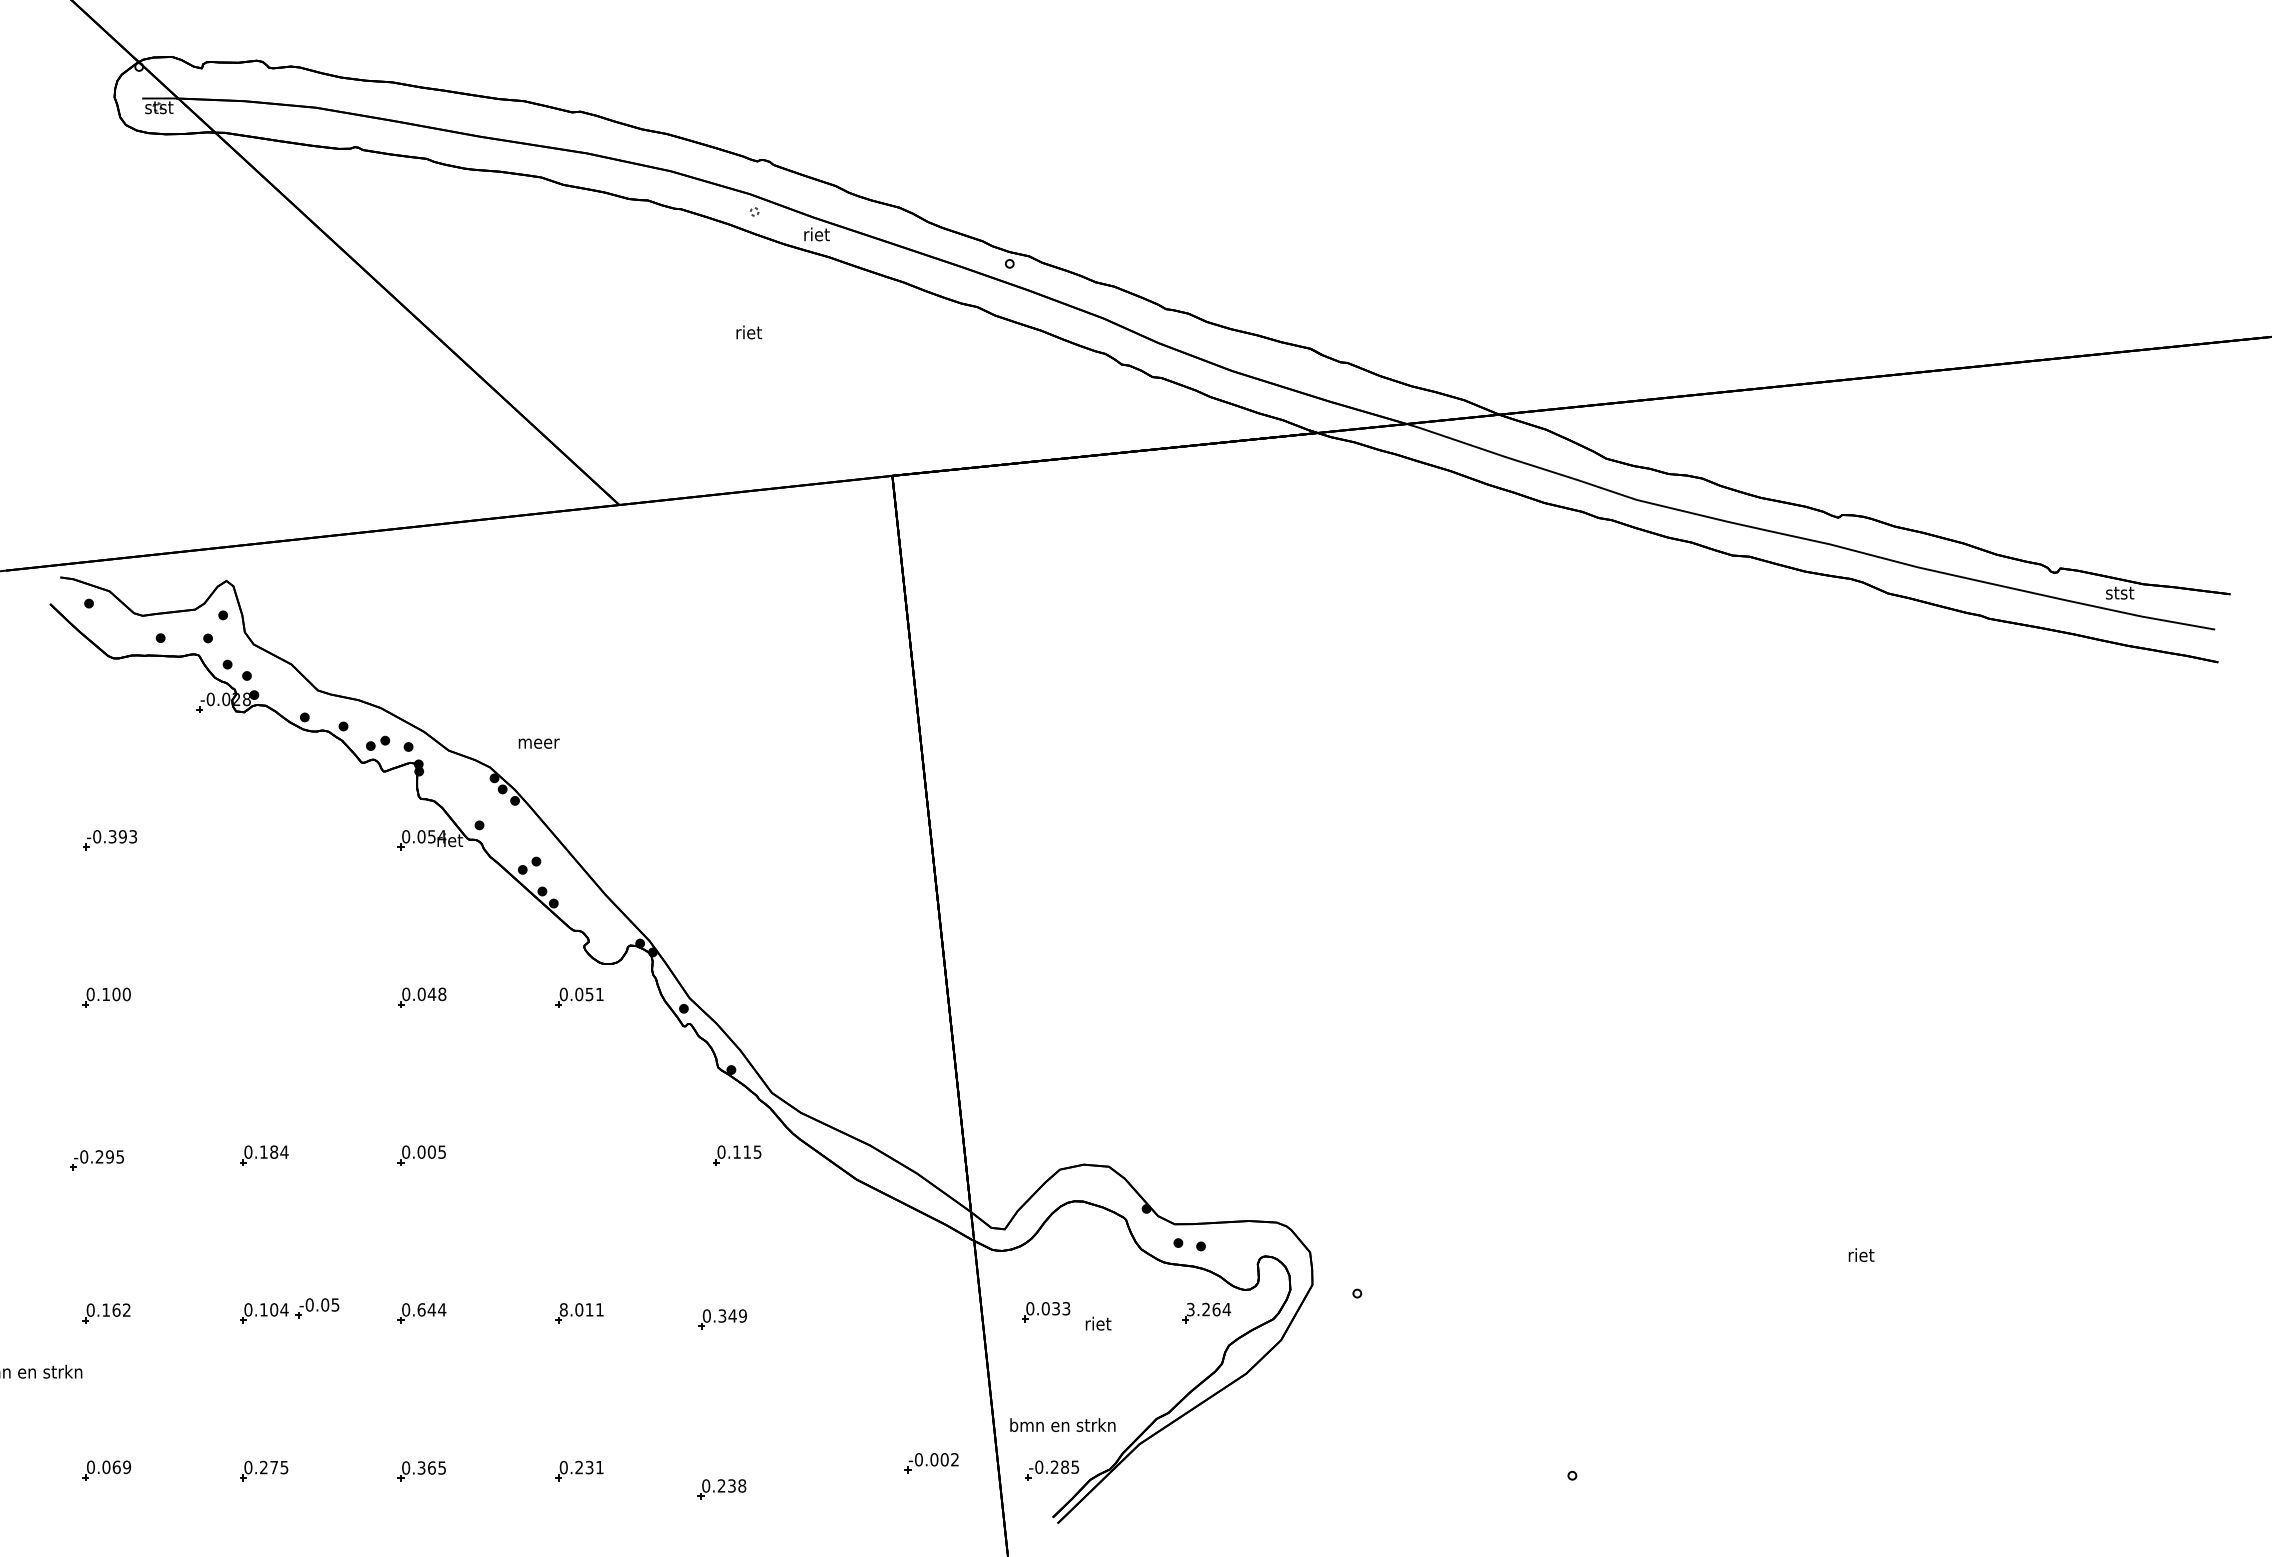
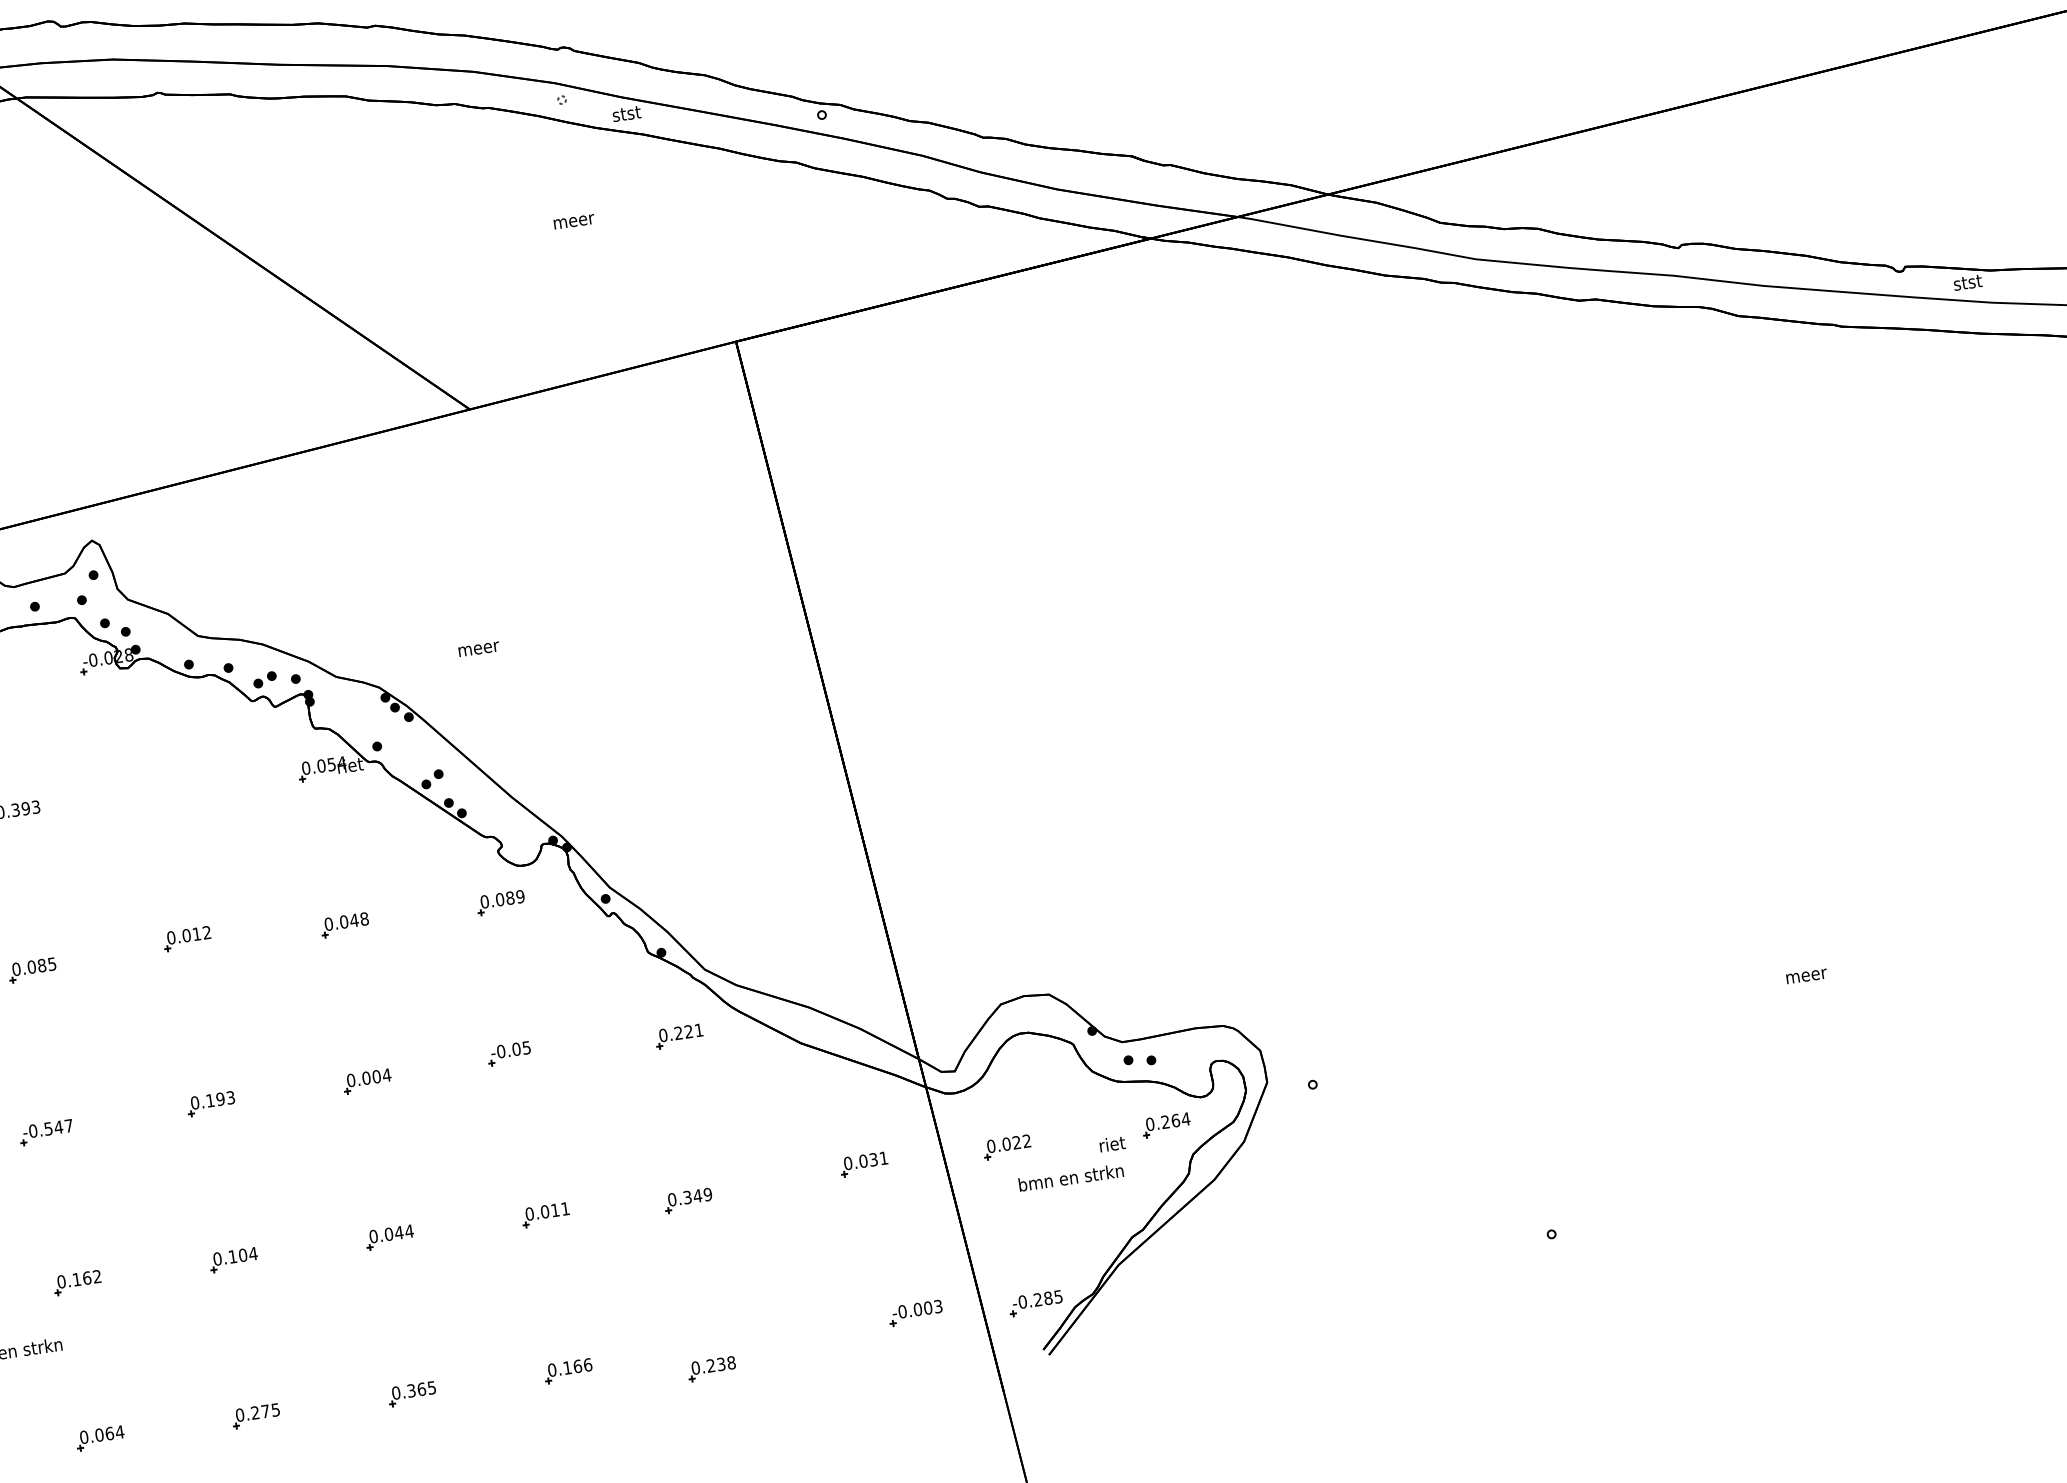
text: (816, 234) -> (626, 113), riet -> stst
text: (749, 332) -> (574, 220), riet -> meer
text: (538, 743) -> (478, 649), moved
part: (264, 988) -> (187, 938), added
text: (116, 994) -> (42, 965), 0.100 -> 0.085
text: (594, 994) -> (515, 897), 0.051 -> 0.089
text: (279, 1151) -> (225, 1097), 0.184 -> 0.193
text: (441, 1151) -> (386, 1074), 0.005 -> 0.004
text: (747, 1151) -> (688, 1031), 0.115 -> 0.221
text: (109, 1156) -> (58, 1127), -0.295 -> -0.547
text: (1861, 1255) -> (1806, 975), riet -> meer
part: (317, 1308) -> (509, 1053), moved
part: (901, 1308) -> (863, 1164), added
text: (1061, 1308) -> (1022, 1141), 0.033 -> 0.022
text: (421, 1309) -> (388, 1233), 0.644 -> 0.044
text: (563, 1309) -> (529, 1213), 8.011 -> 0.011
text: (1190, 1309) -> (1149, 1124), 3.264 -> 0.264
text: (1098, 1323) -> (1112, 1143), moved
text: (1062, 1424) -> (1070, 1177), moved
text: (954, 1459) -> (937, 1306), -0.002 -> -0.003
text: (126, 1467) -> (119, 1432), 0.069 -> 0.064
text: (589, 1467) -> (577, 1366), 0.231 -> 0.166

